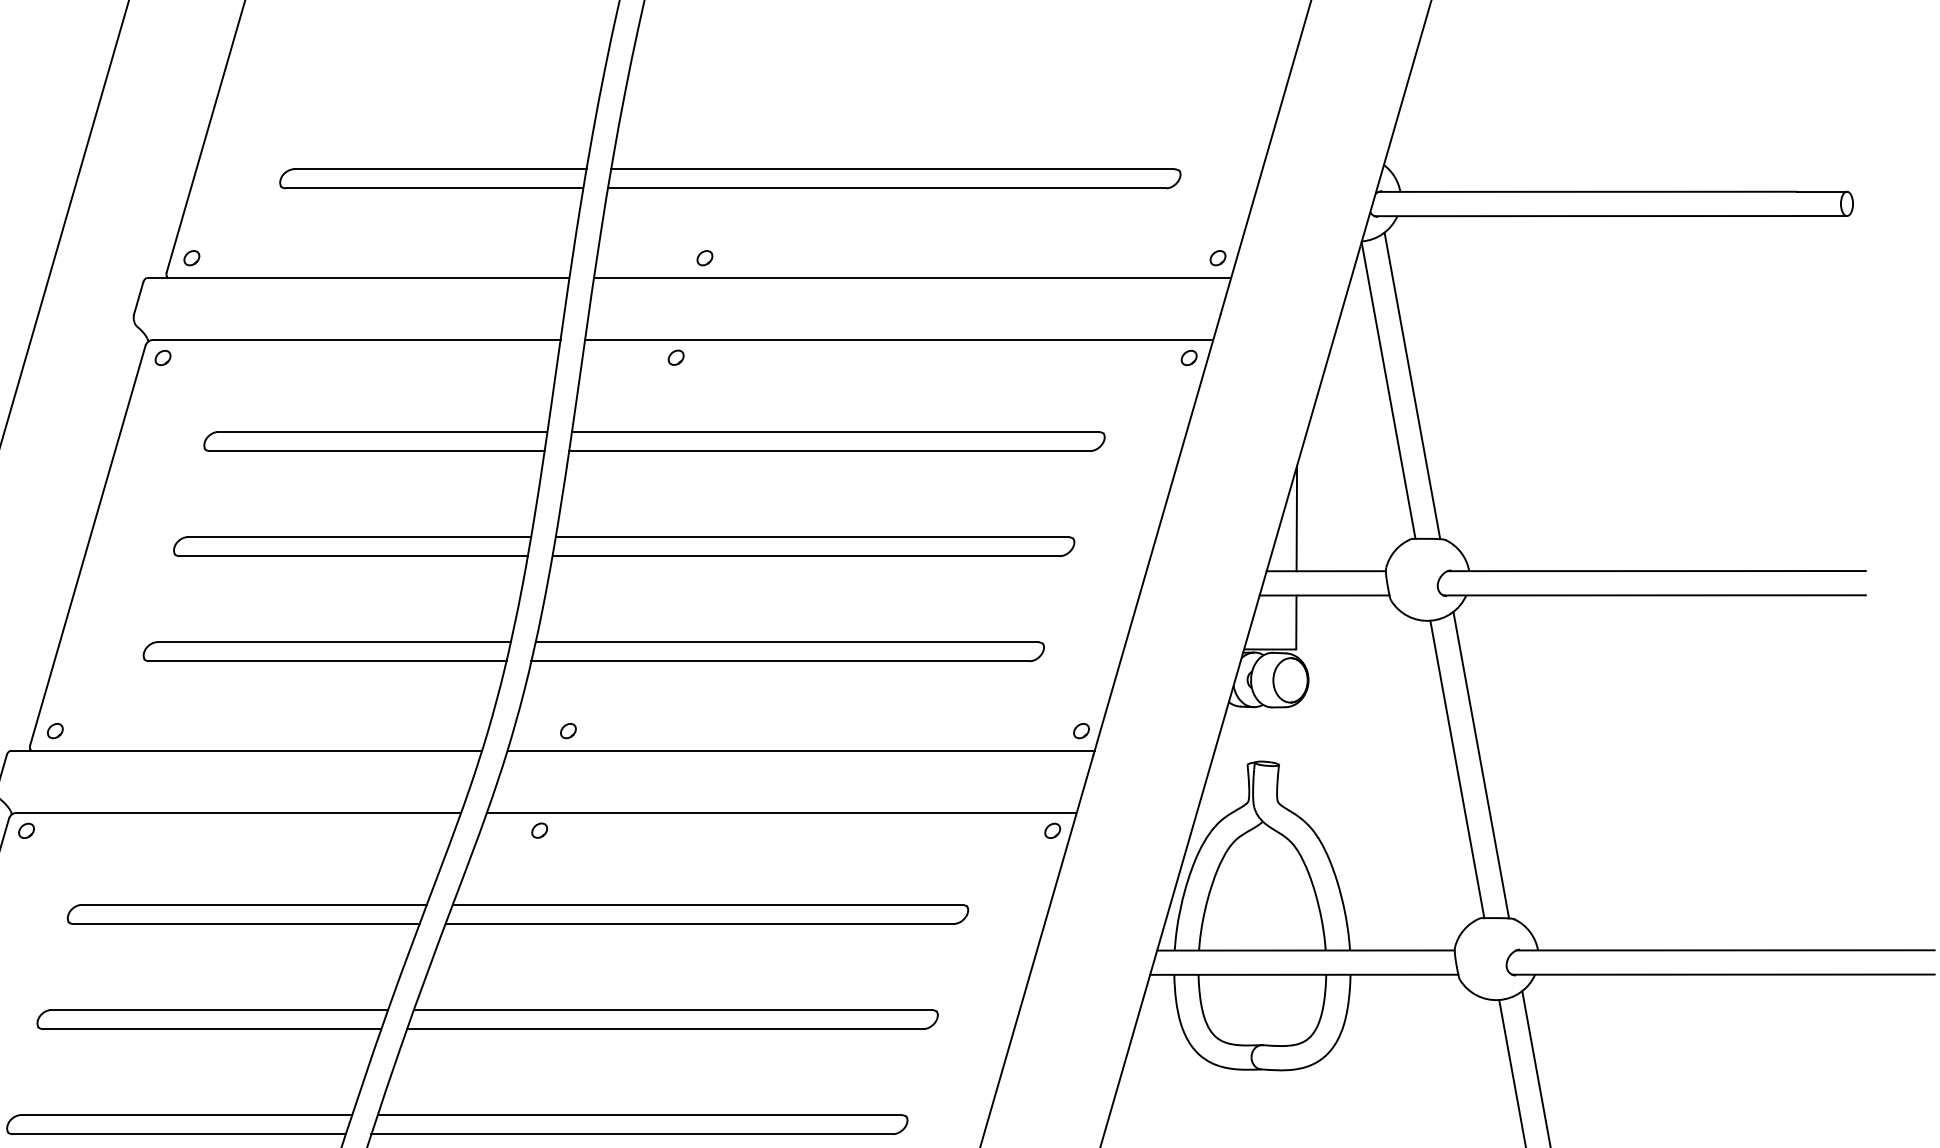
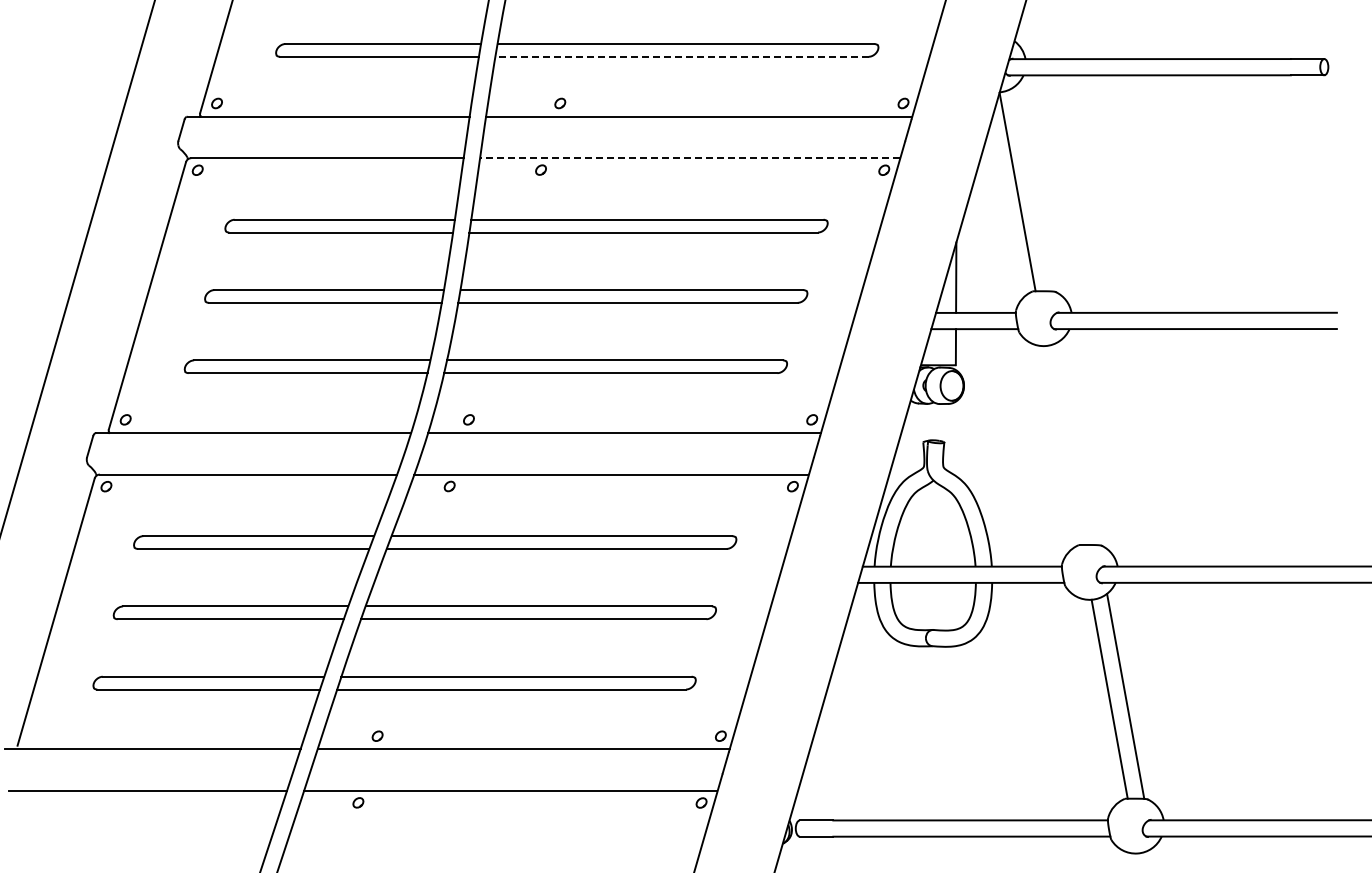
line: (887, 187) -> (682, 56), solid -> dashed
line: (898, 340) -> (689, 158), solid -> dashed
line: (1412, 385) -> (1033, 188), removed
line: (1481, 764) -> (1079, 442), removed
line: (1457, 769) -> (1063, 445), removed

